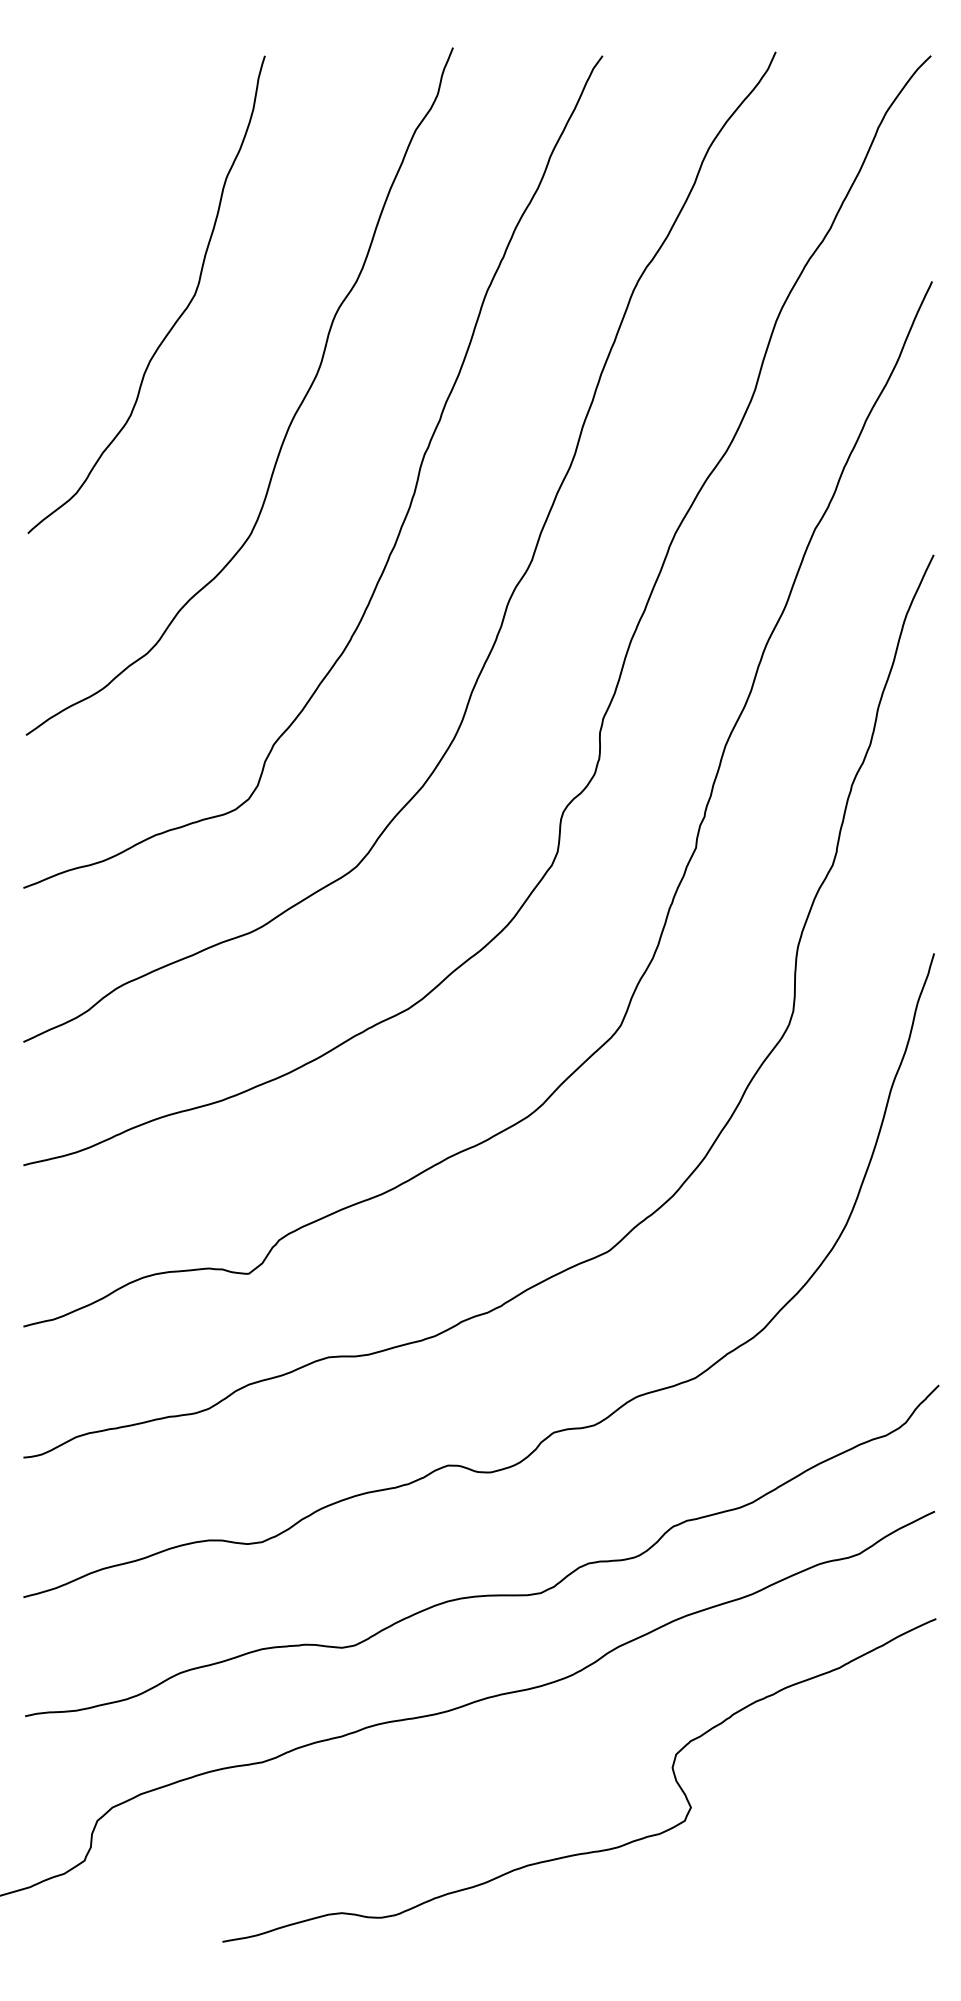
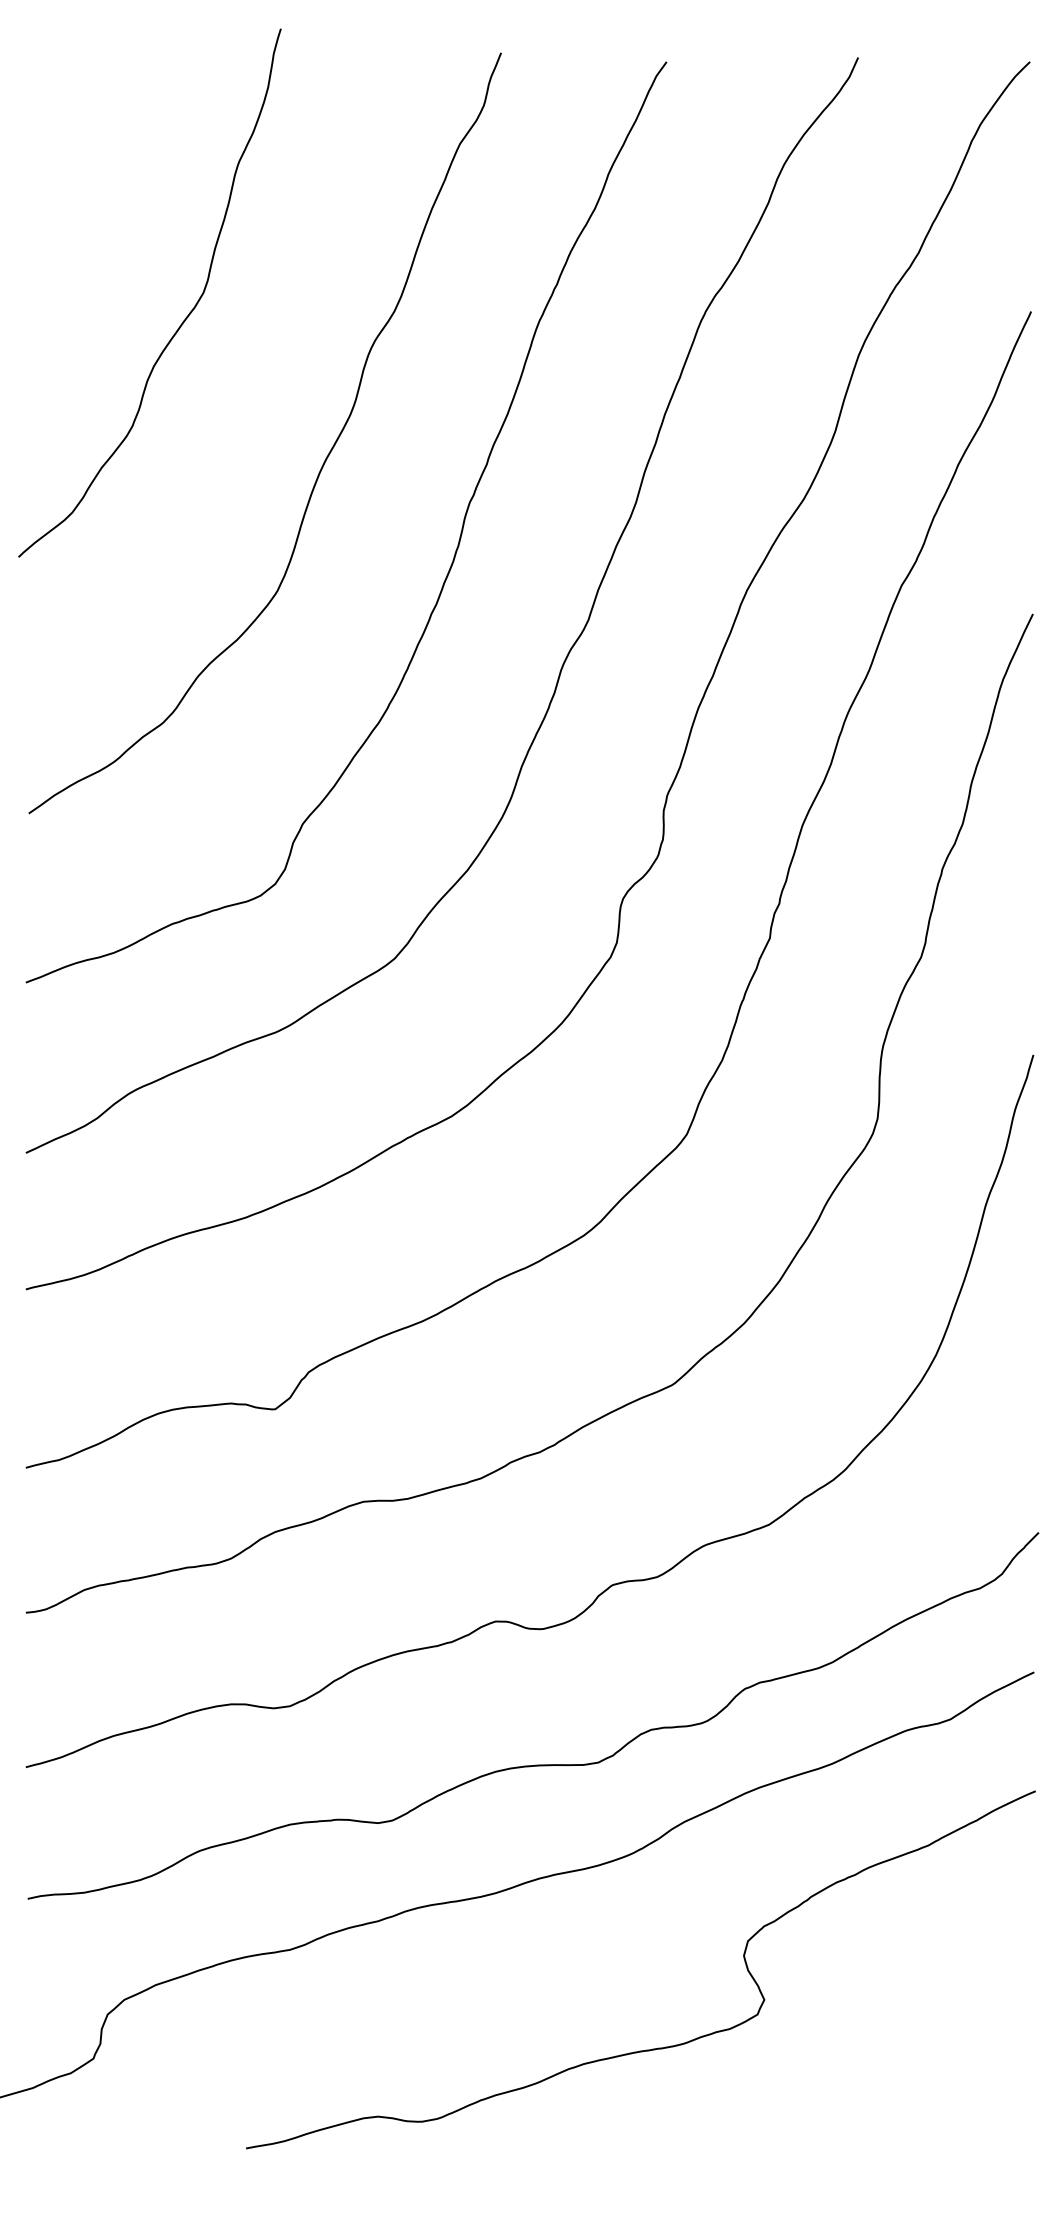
curve: (177, 318) -> (184, 319), moved

